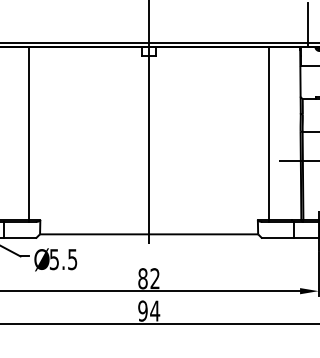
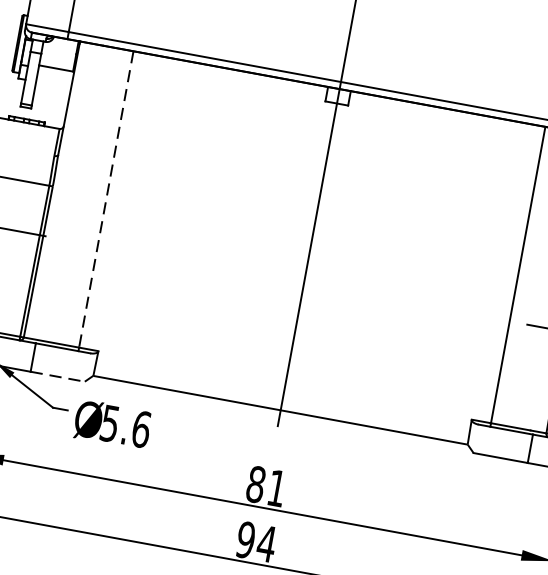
line: (29, 134) -> (106, 201), solid -> dashed
line: (20, 238) -> (58, 376), solid -> dashed
text: (72, 259) -> (141, 429), 5.5 -> 5.6
text: (154, 278) -> (275, 487), 82 -> 81

